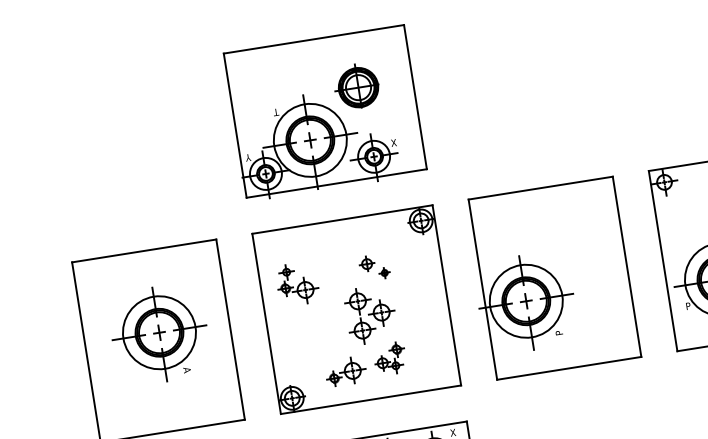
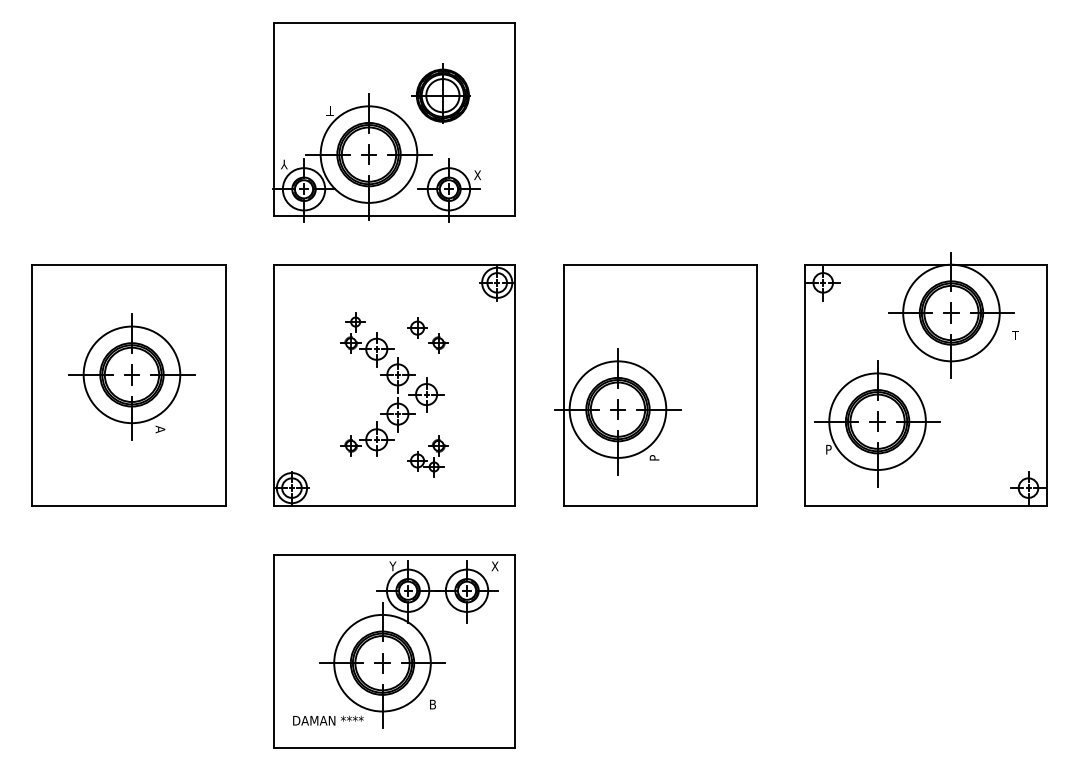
part: (384, 273) -> (438, 343), size x1.43
part: (297, 283) -> (367, 339), moved
part: (345, 371) -> (367, 438), moved

